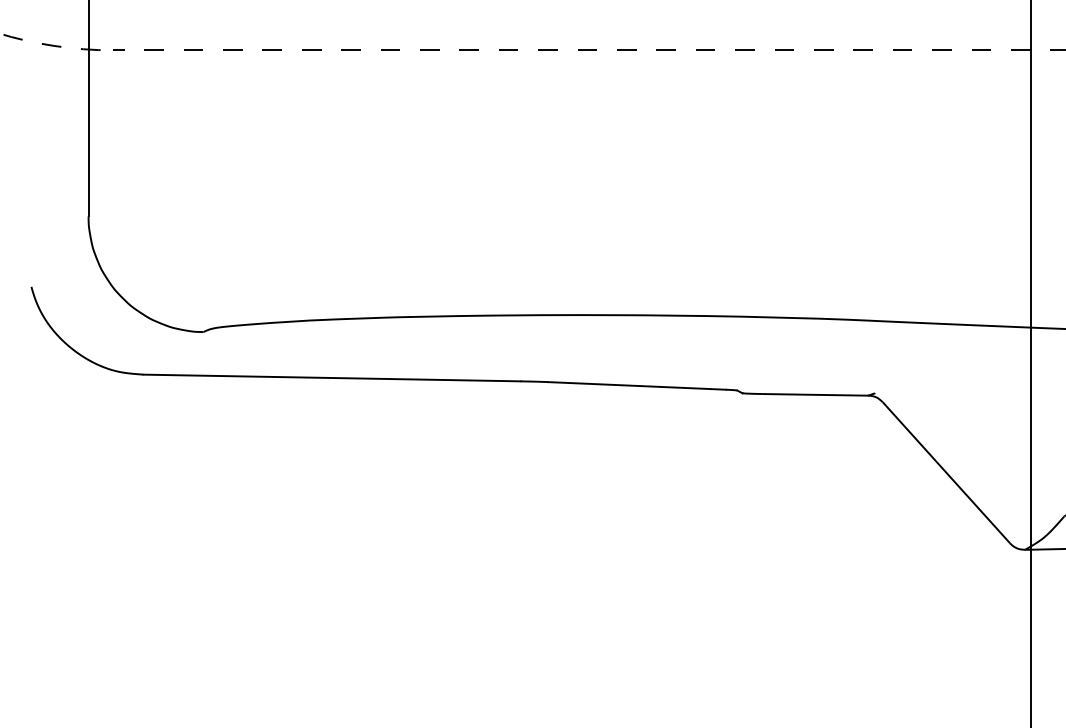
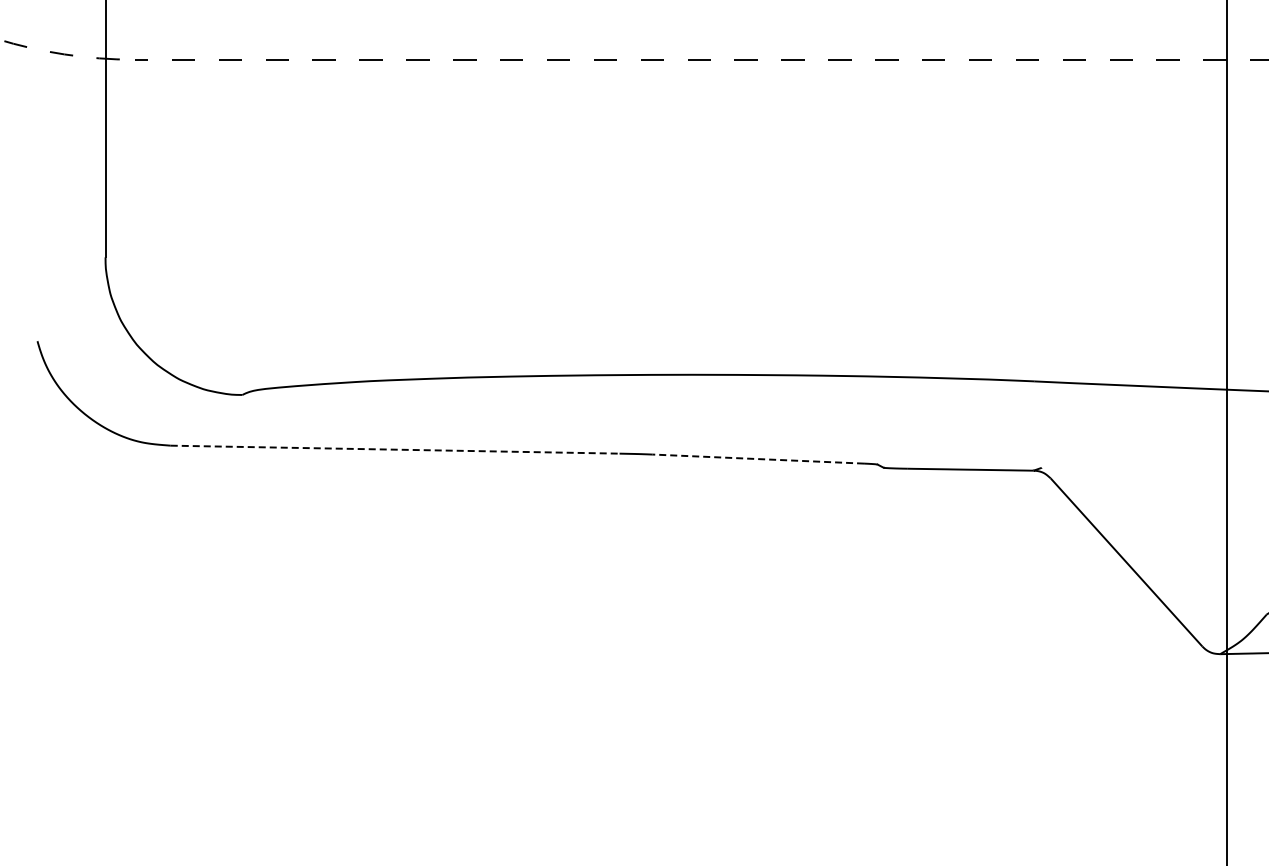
line: (332, 377) -> (395, 449), solid -> dashed
line: (637, 386) -> (758, 459), solid -> dashed

